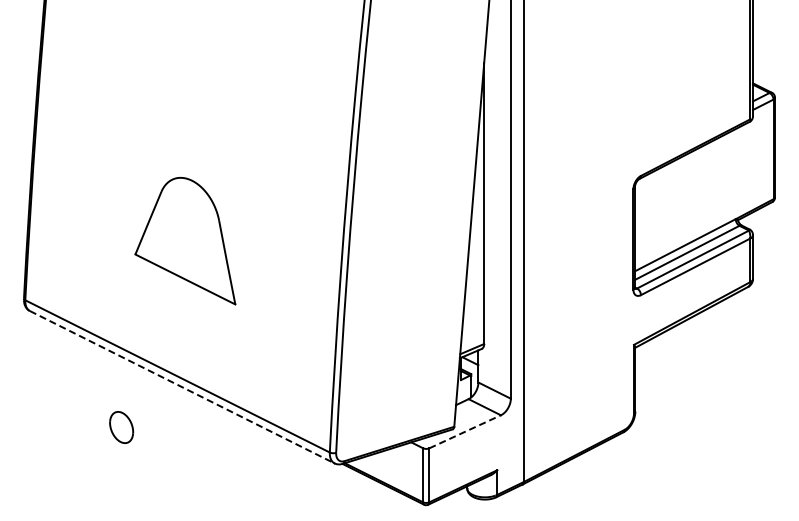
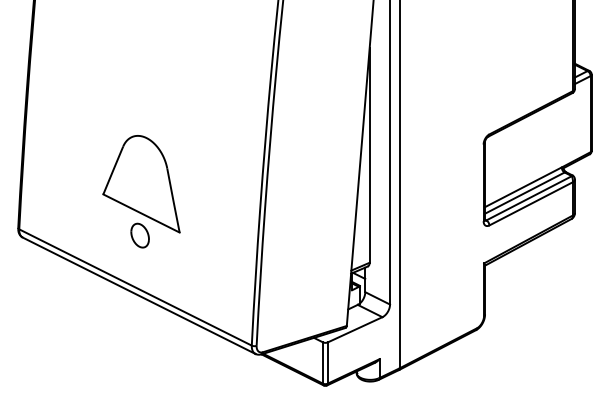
line: (182, 387) -> (139, 295), dashed -> solid
part: (121, 427) -> (140, 235), moved
line: (465, 431) -> (355, 329), dashed -> solid

